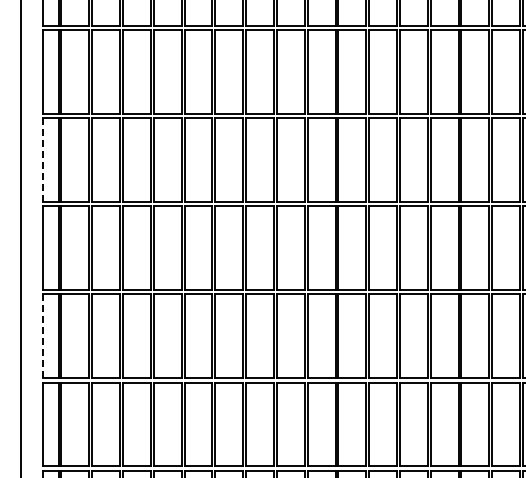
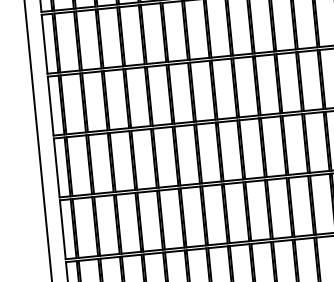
line: (43, 160) -> (44, 44), dashed -> solid
line: (43, 336) -> (56, 168), dashed -> solid

